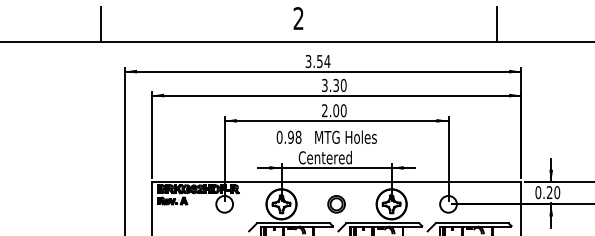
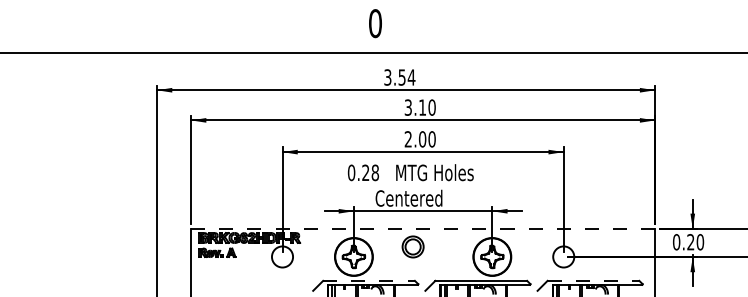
text: (298, 18) -> (375, 23), 2 -> 0
line: (100, 24) -> (126, 31), removed
line: (496, 24) -> (624, 31), removed
text: (336, 85) -> (422, 107), 3.30 -> 3.10
text: (290, 137) -> (365, 172), 0.98 -> 0.28
line: (336, 181) -> (422, 228), solid -> dashed
part: (336, 203) -> (412, 246), moved
line: (293, 223) -> (369, 280), solid -> dashed
line: (472, 223) -> (593, 280), solid -> dashed

